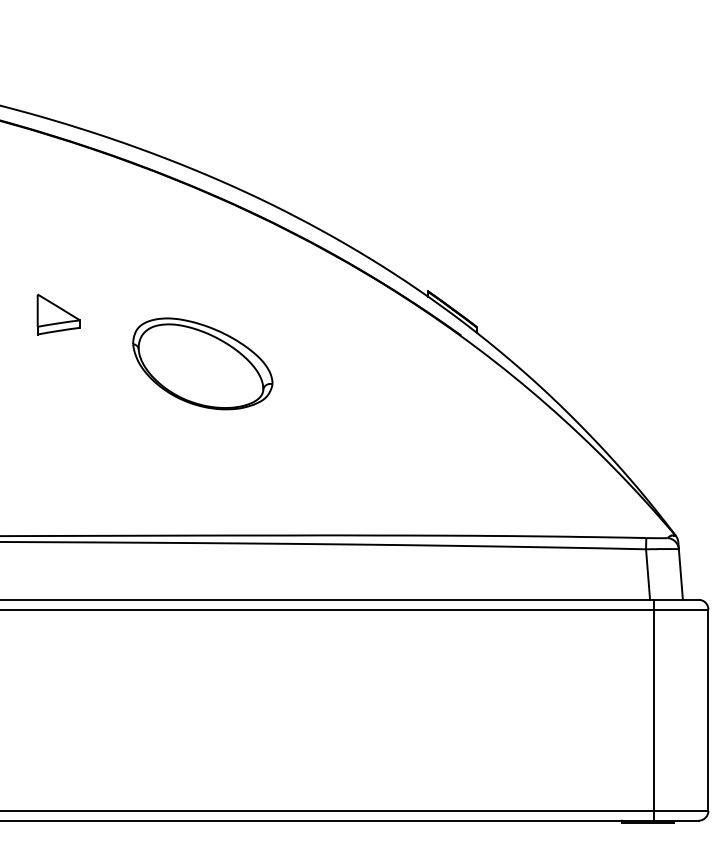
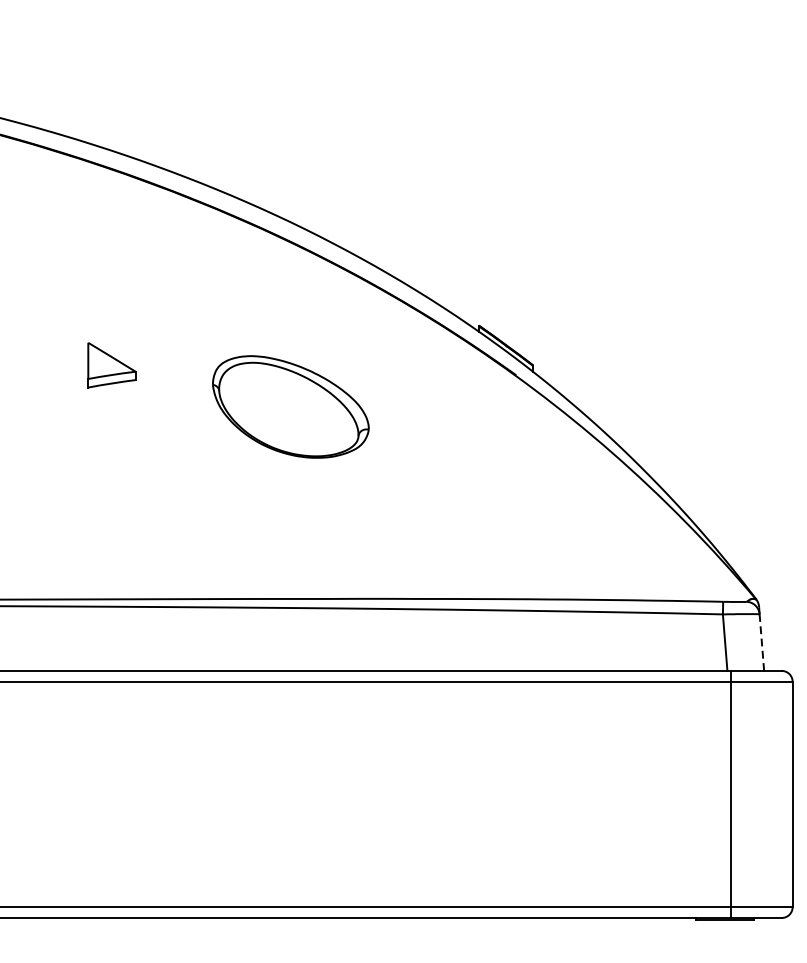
part: (58, 314) -> (111, 365), moved
part: (202, 363) -> (290, 406), moved
line: (680, 574) -> (761, 642), solid -> dashed

